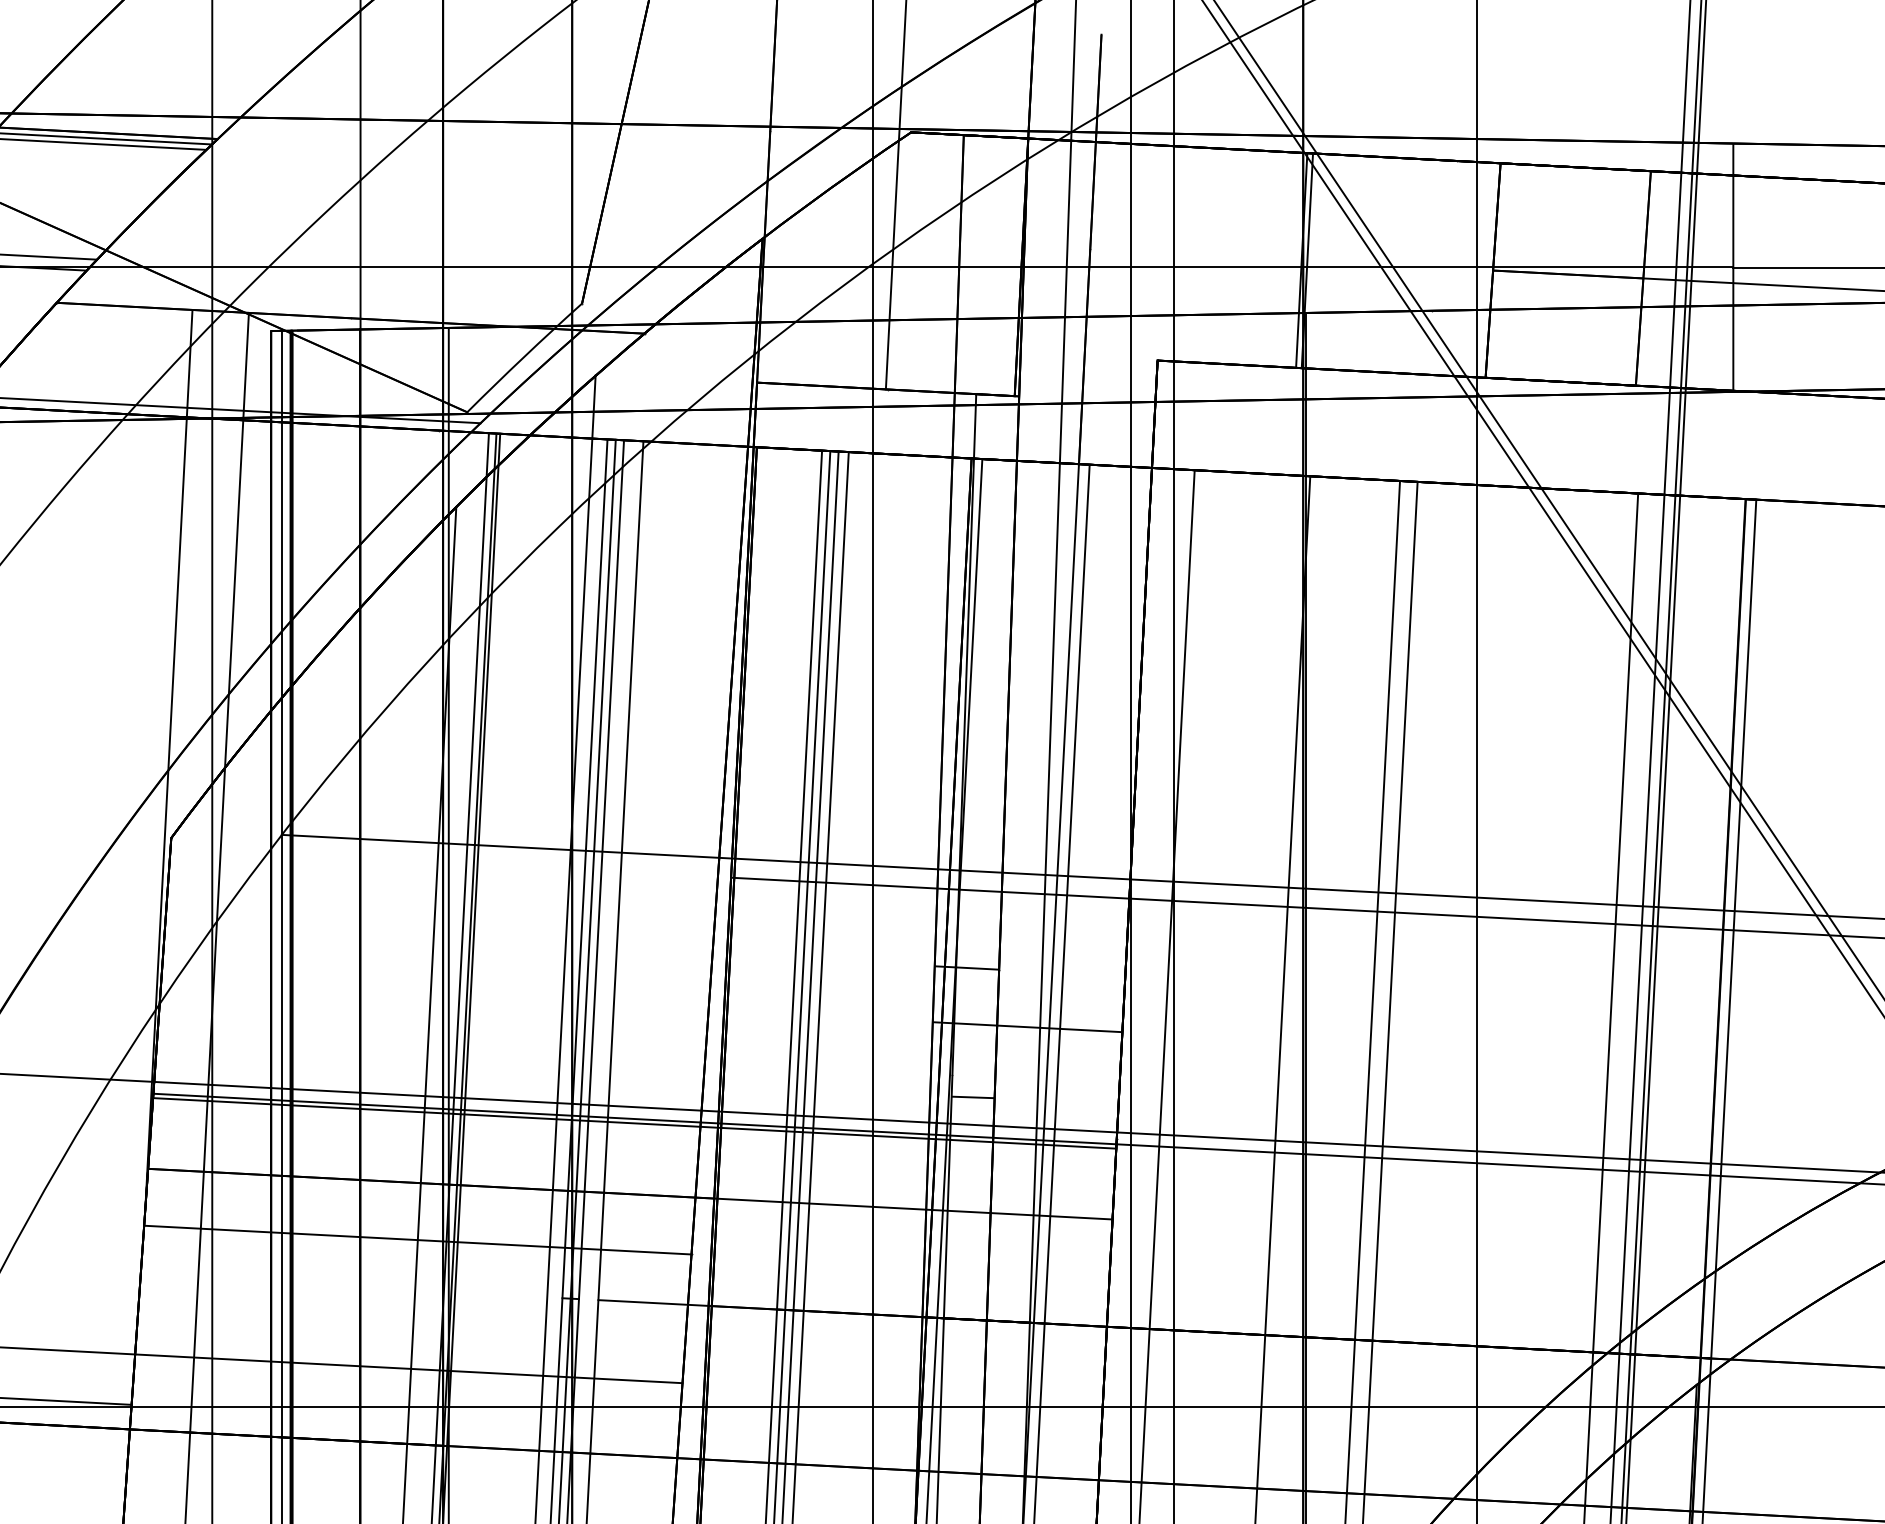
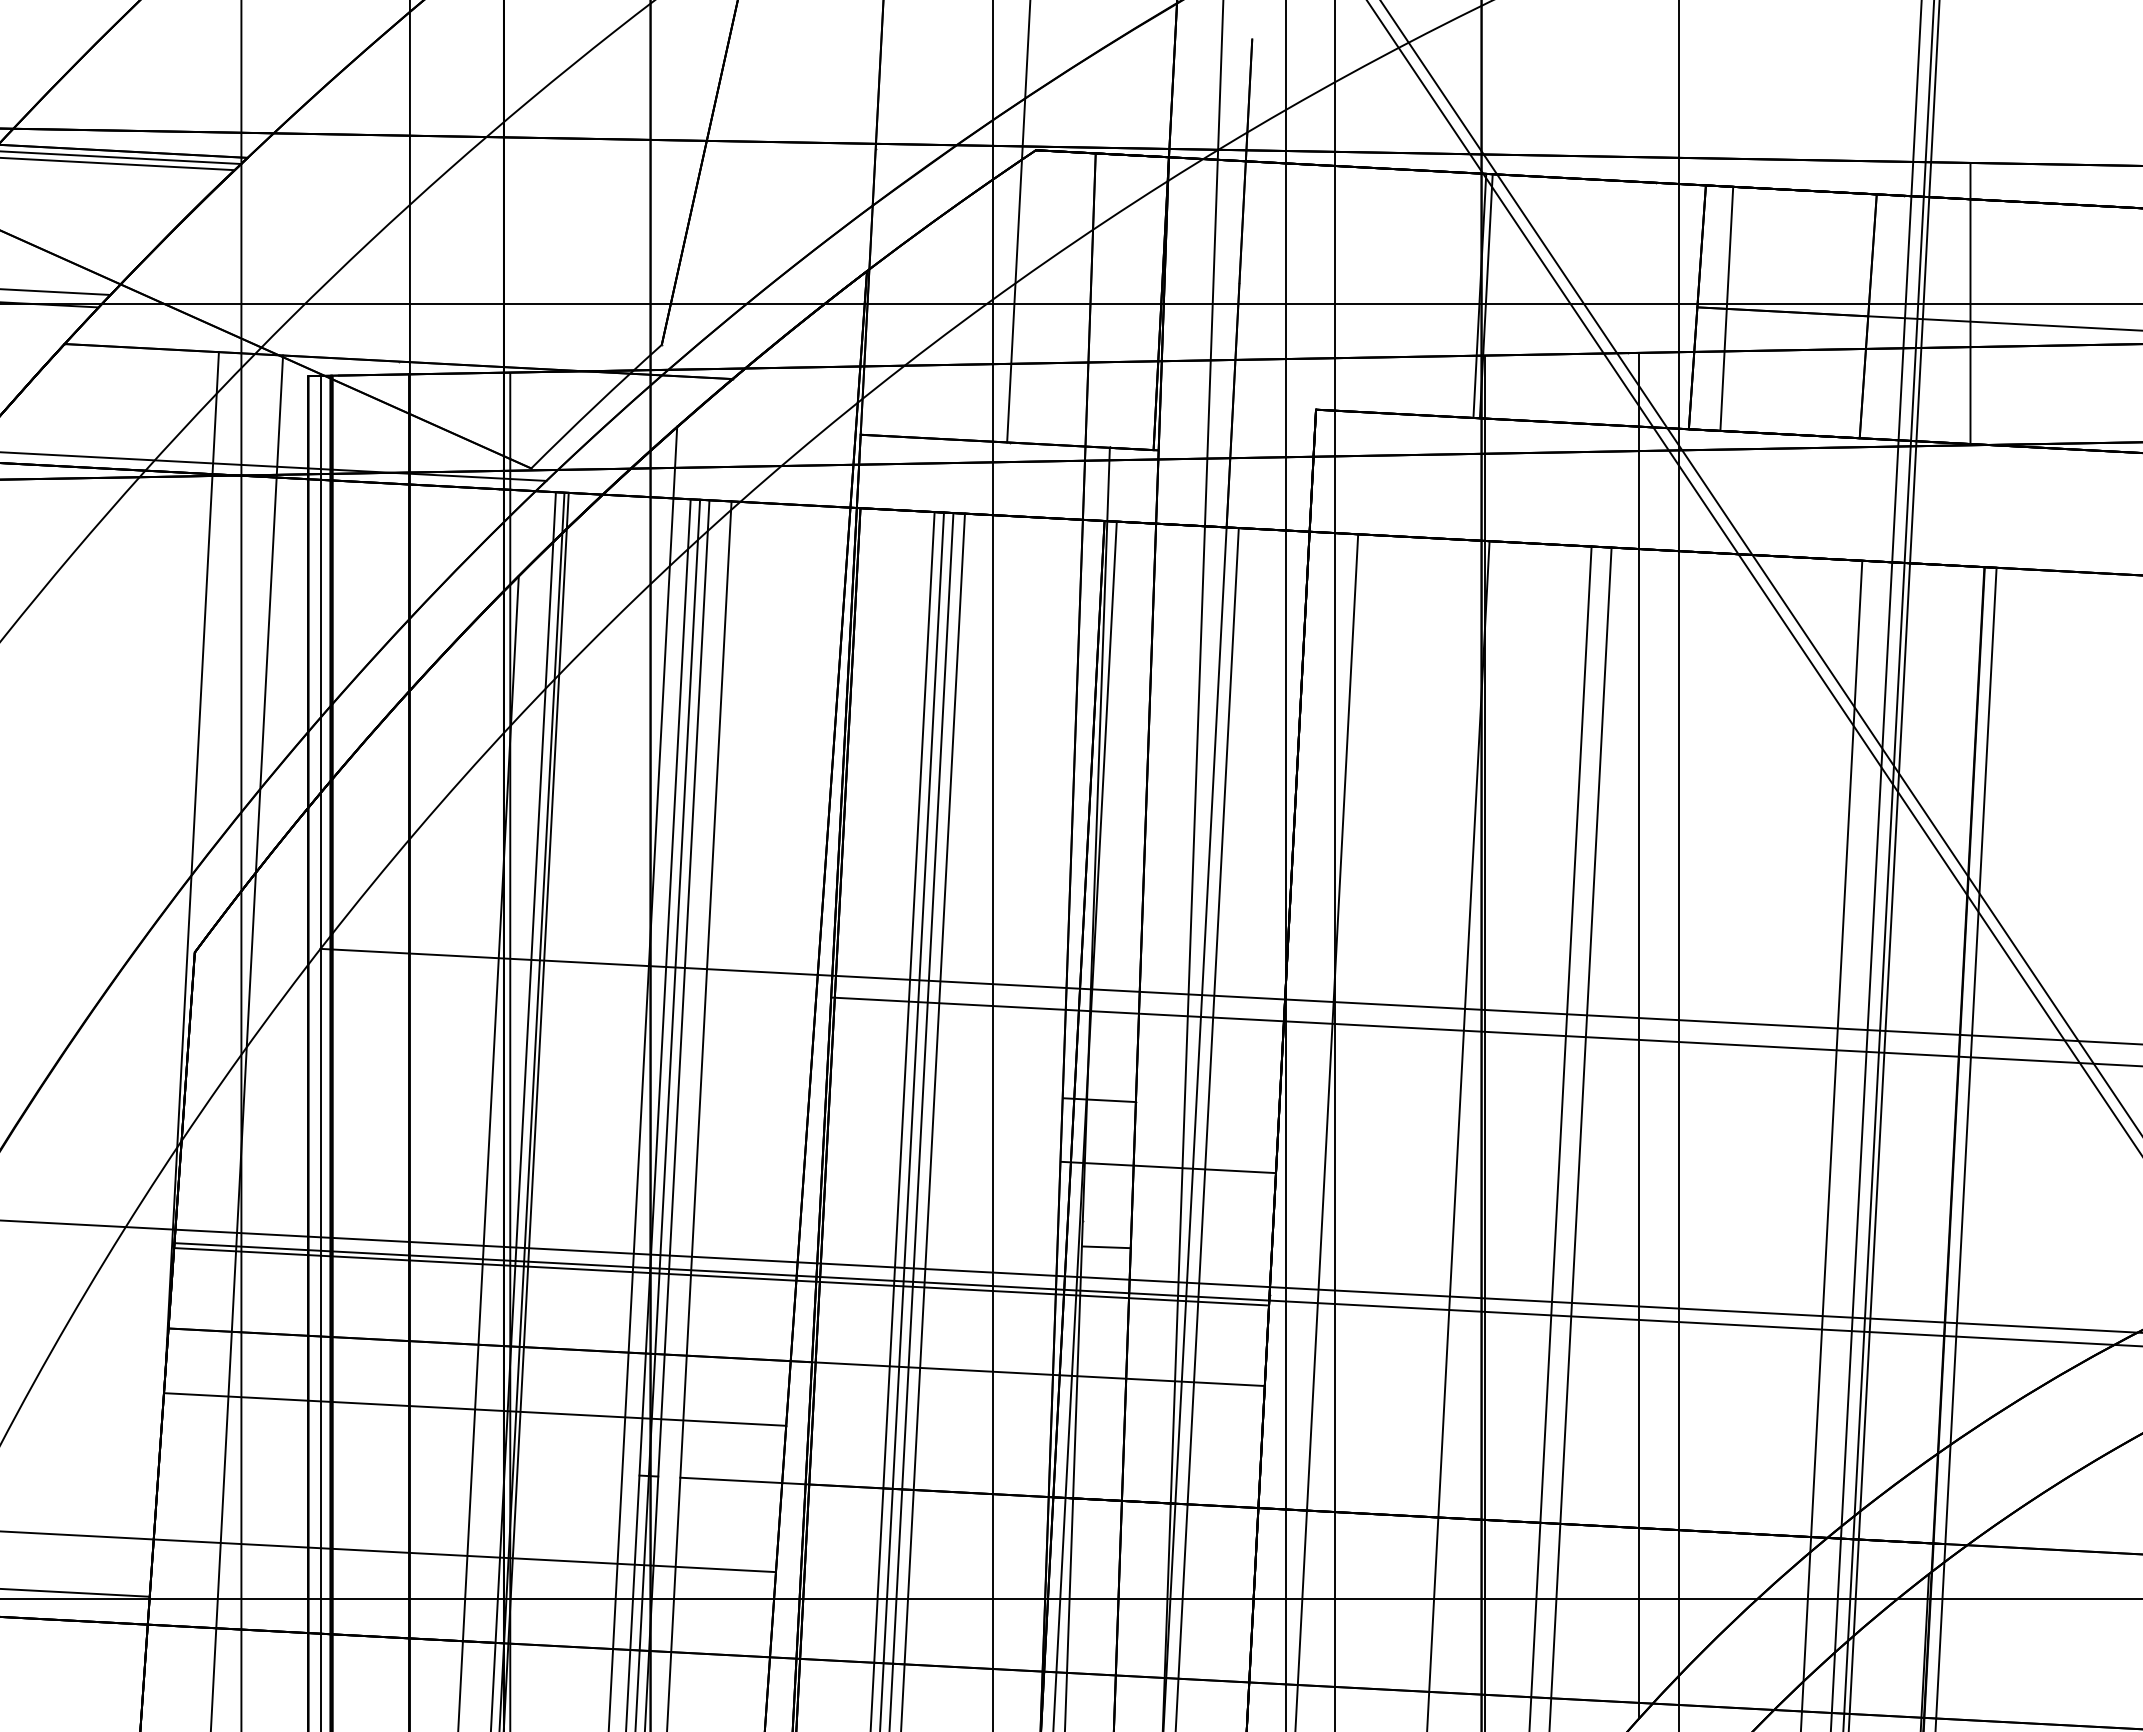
line: (1518, 271) -> (1726, 308), added
line: (1442, 911) -> (1639, 1035), added

